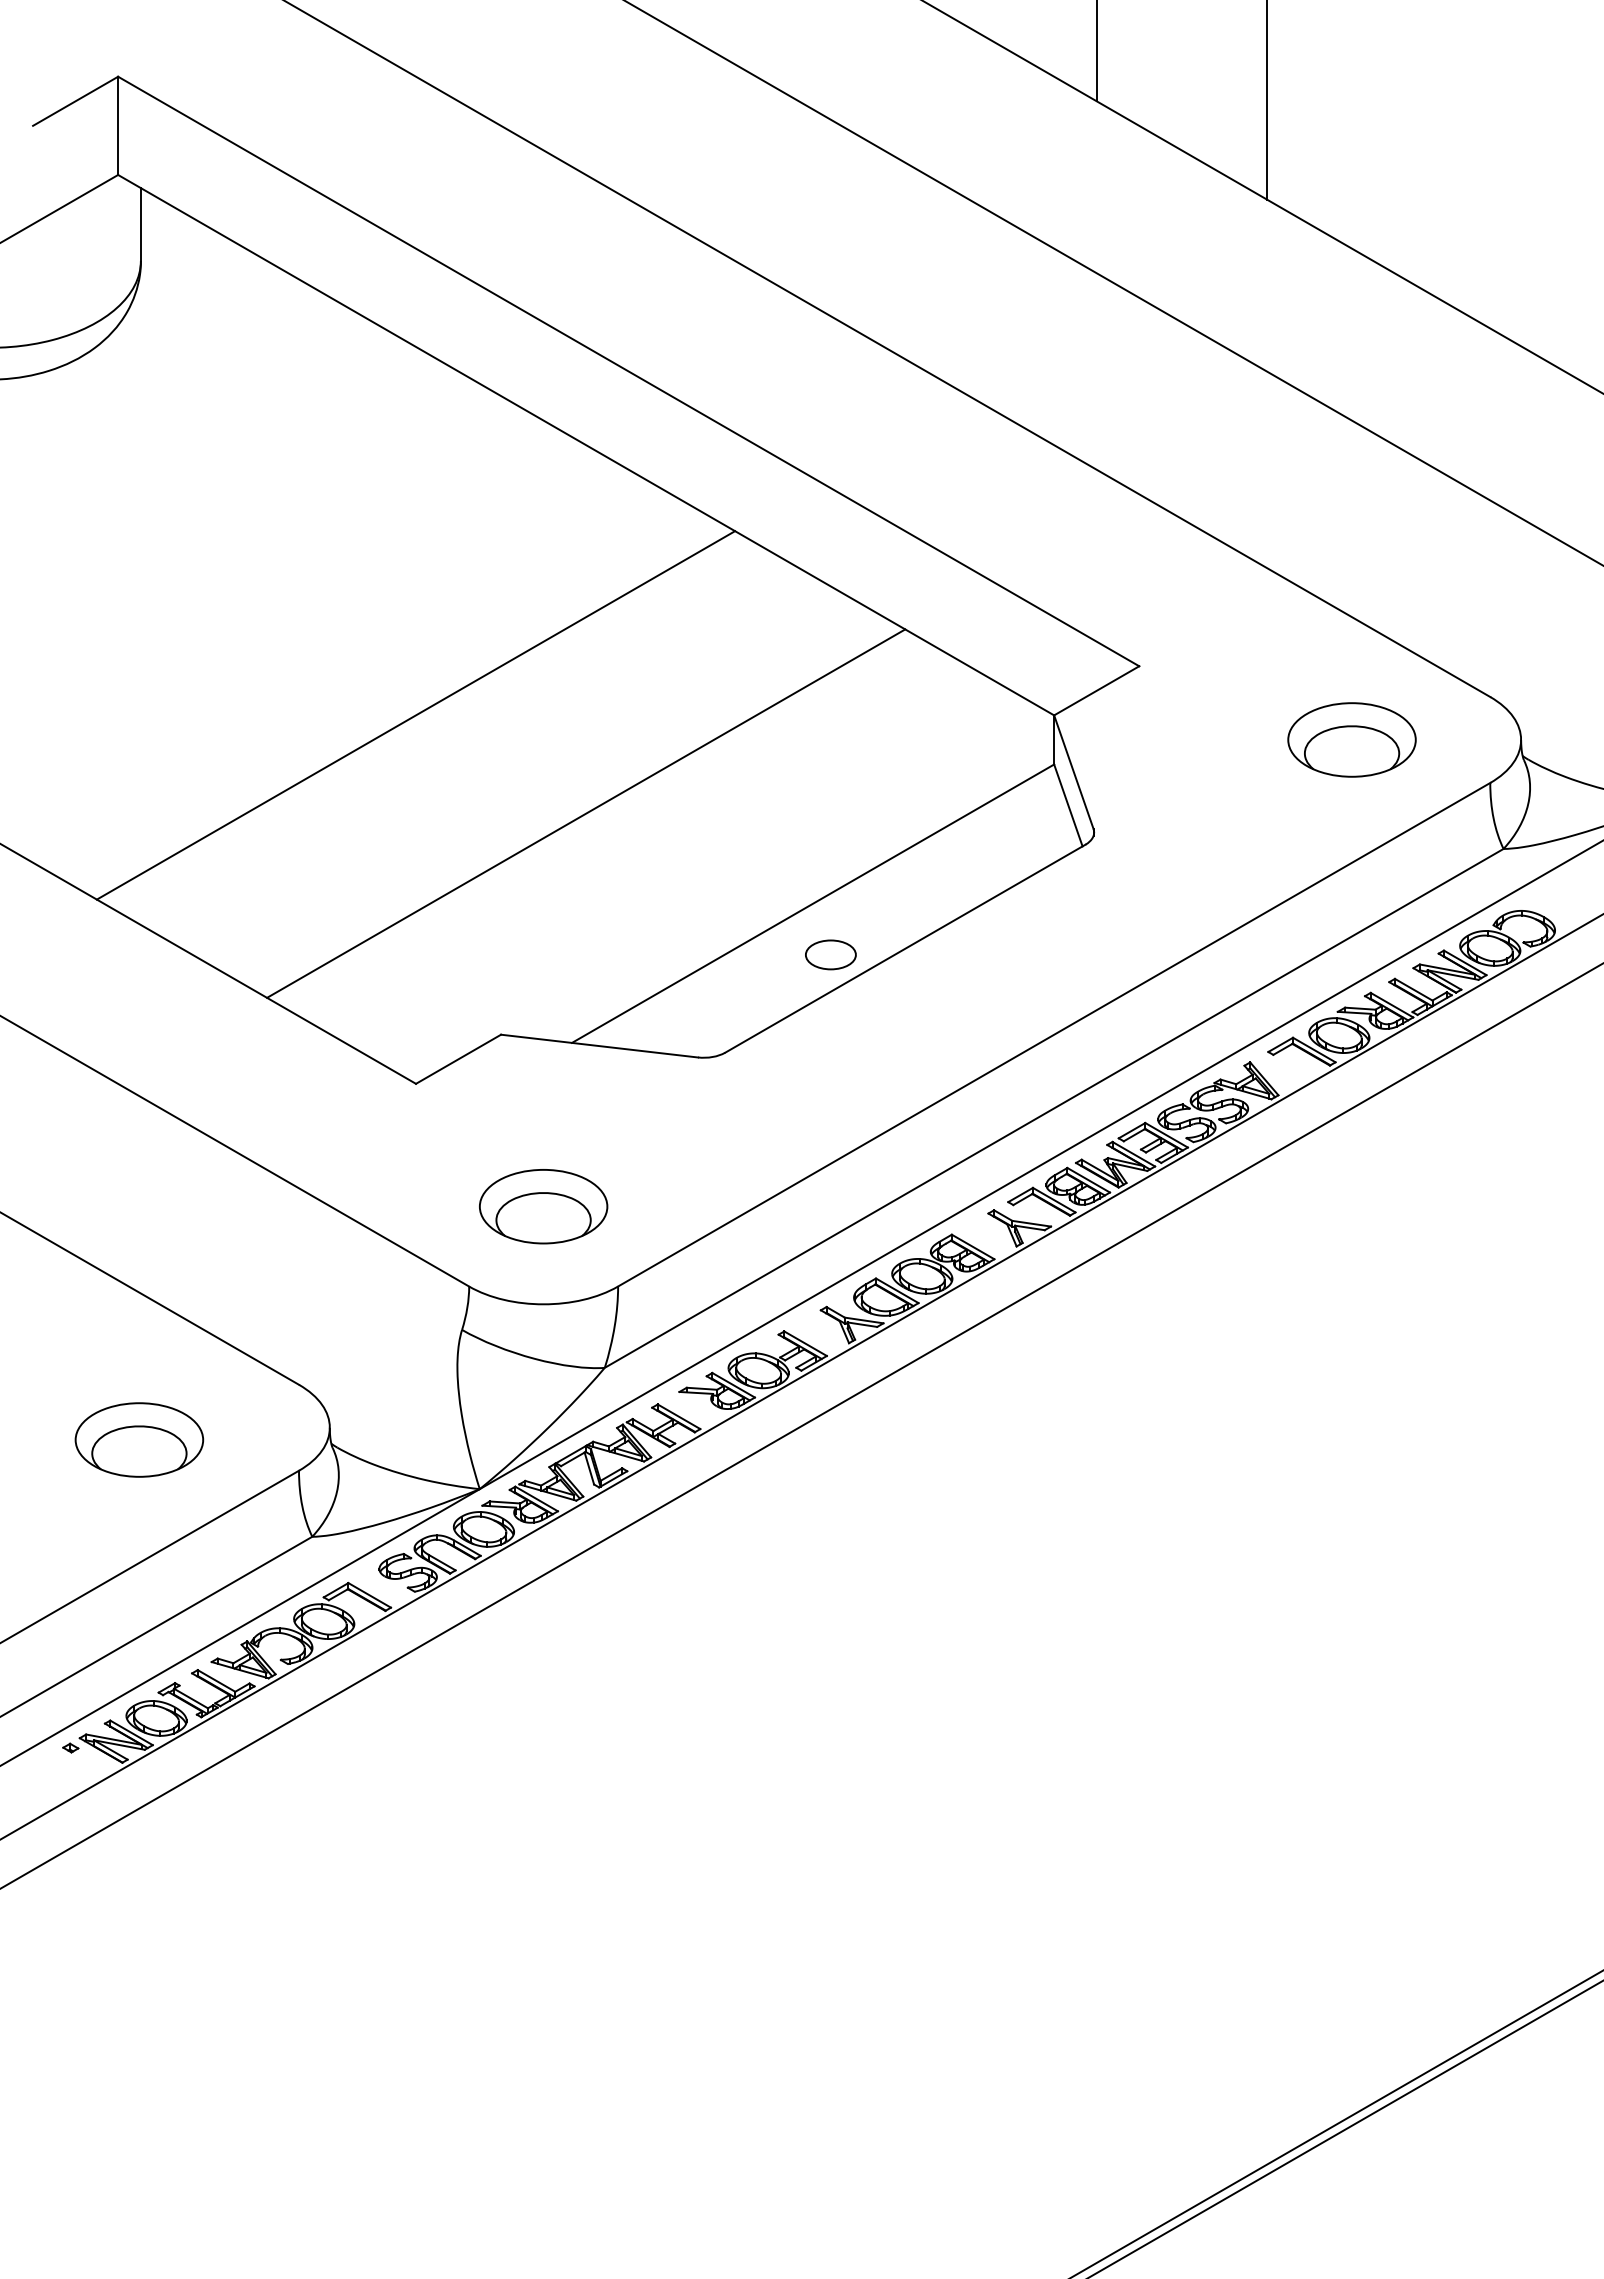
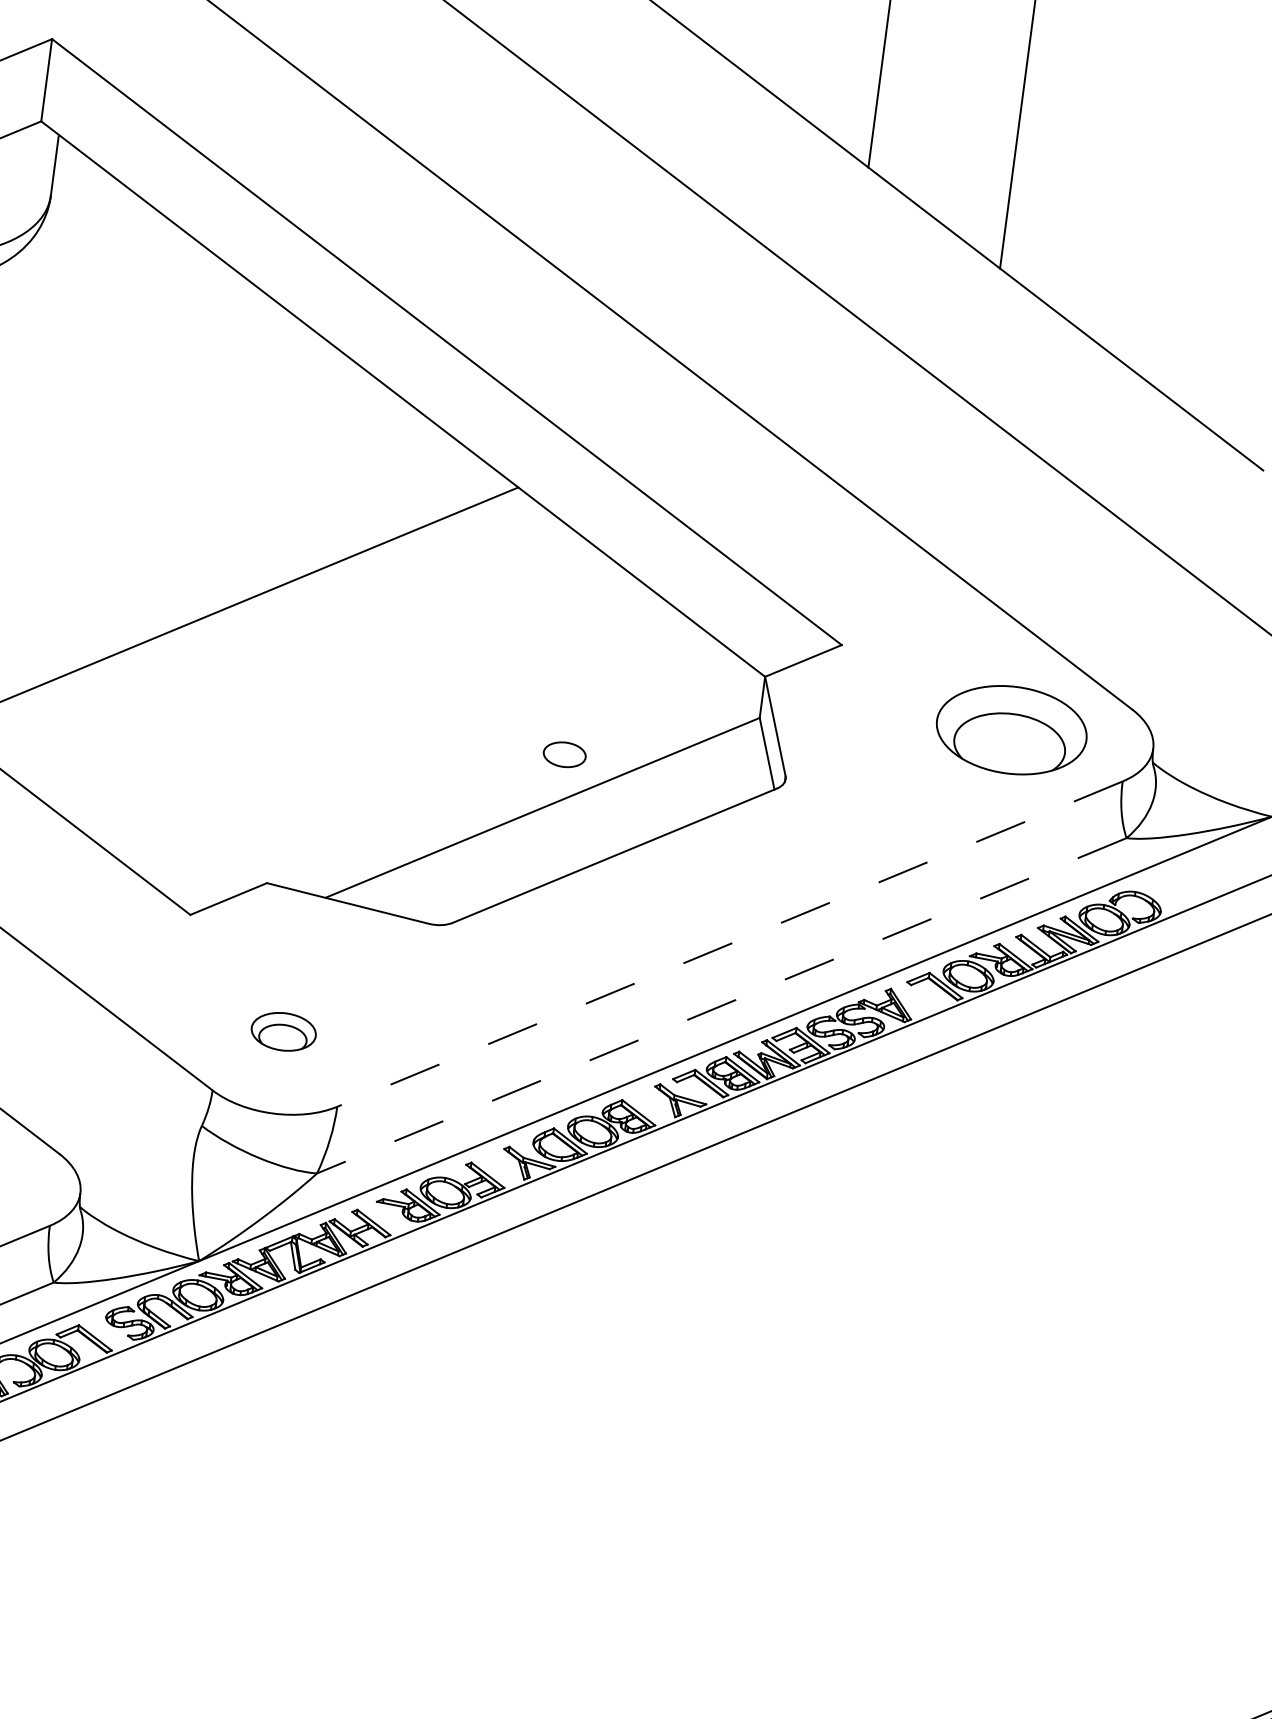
part: (1351, 739) -> (1011, 729), size x1.4
line: (586, 813) -> (362, 707), removed
part: (830, 954) -> (564, 754), moved
line: (1054, 1034) -> (730, 943), solid -> dashed
line: (1054, 1108) -> (722, 1005), solid -> dashed
part: (543, 1206) -> (283, 1031), size x0.6

